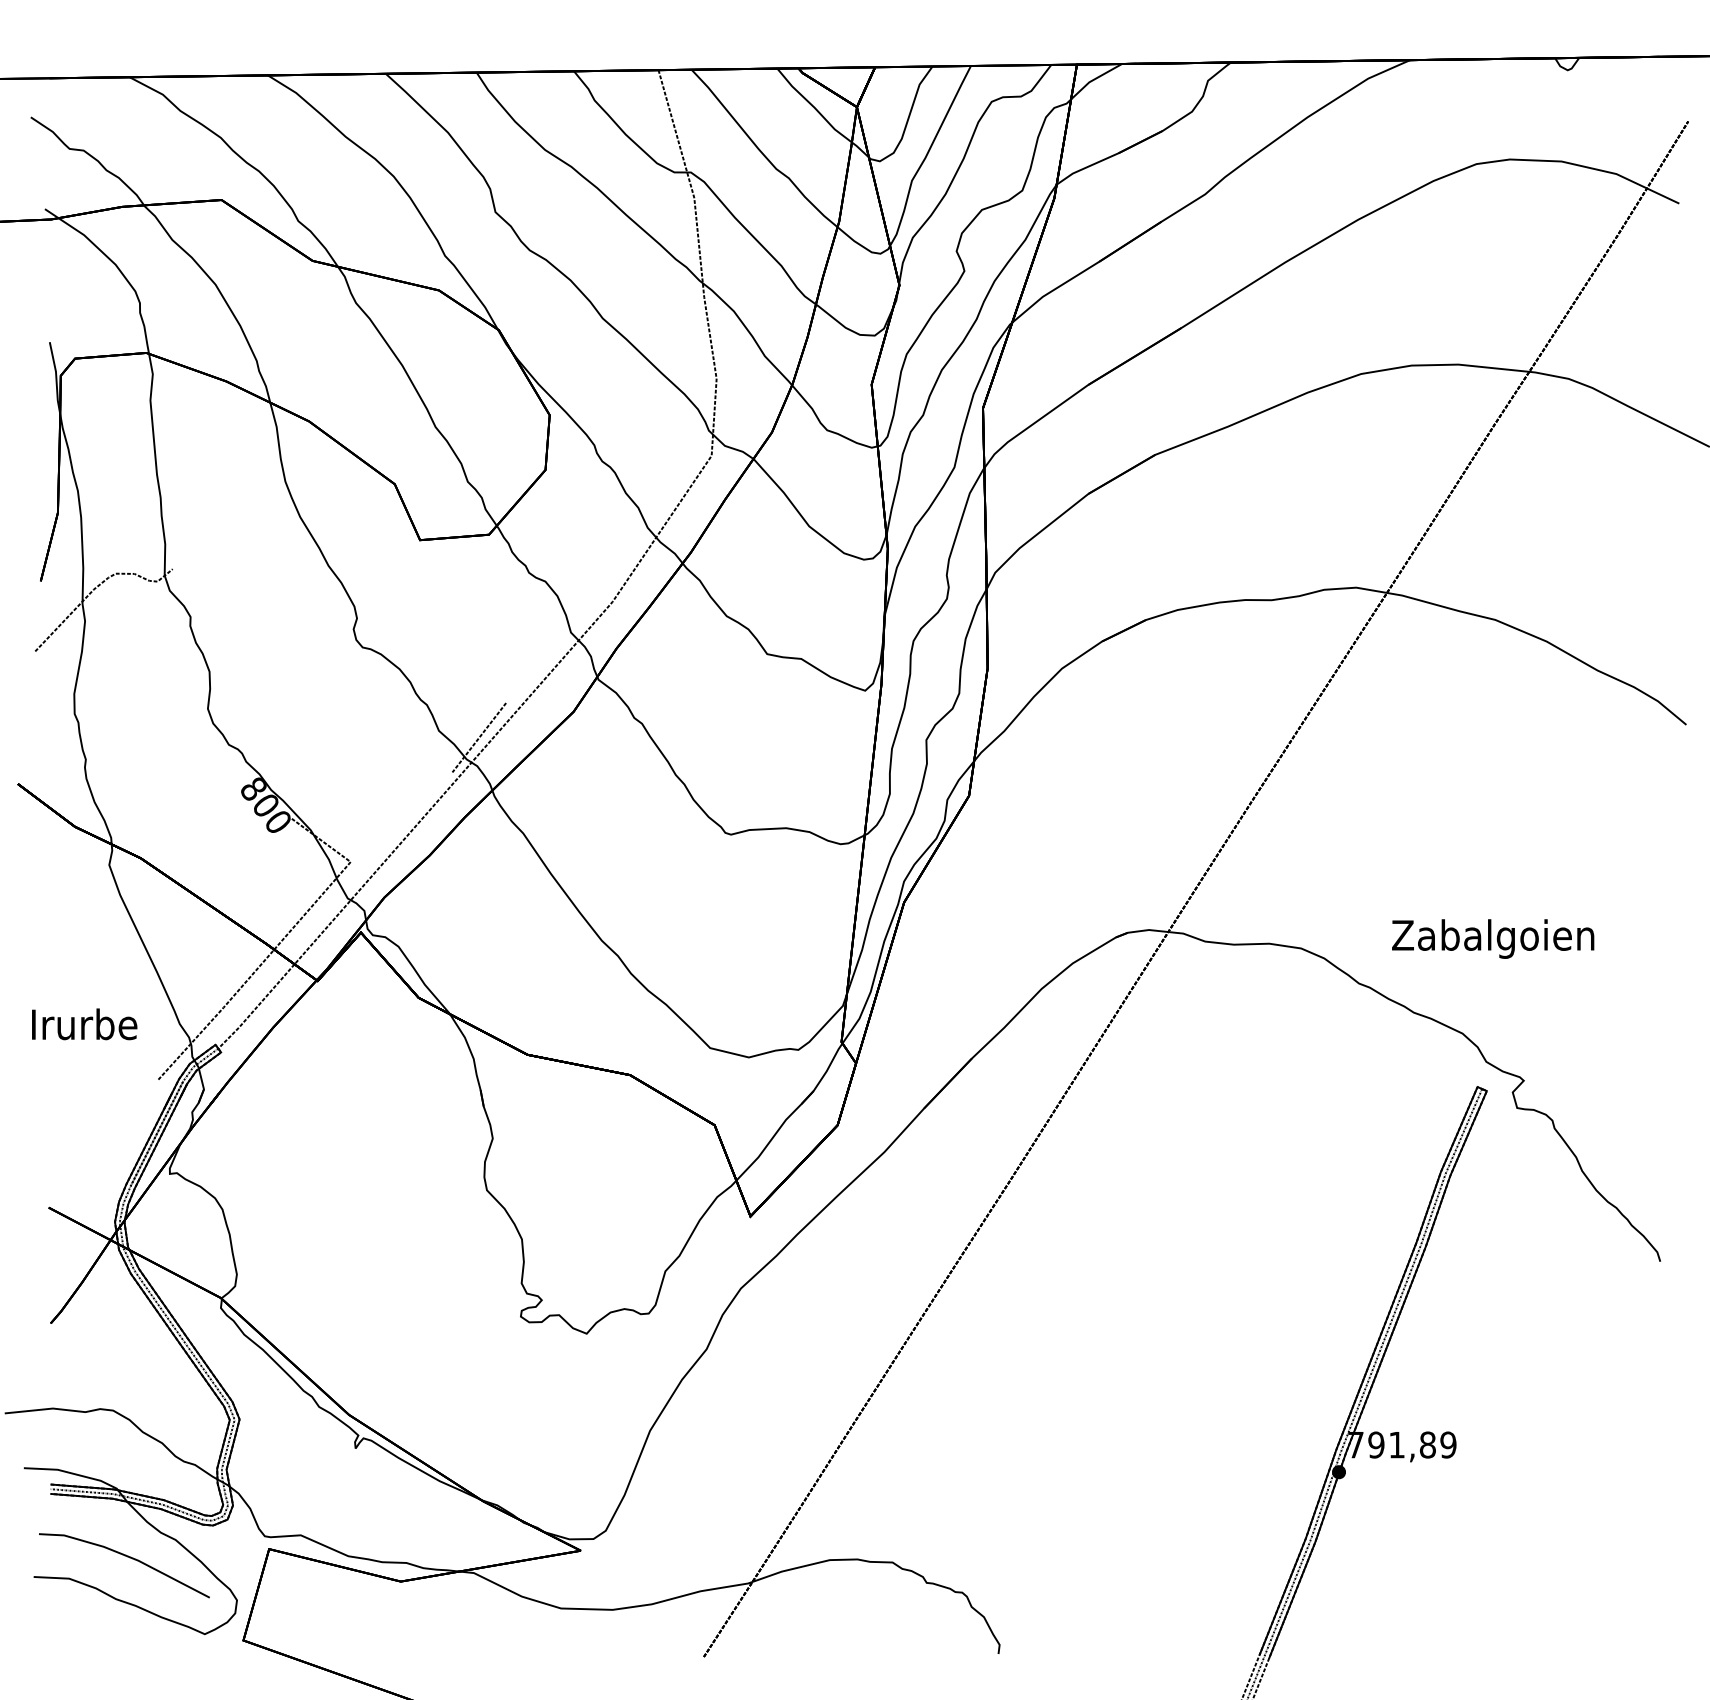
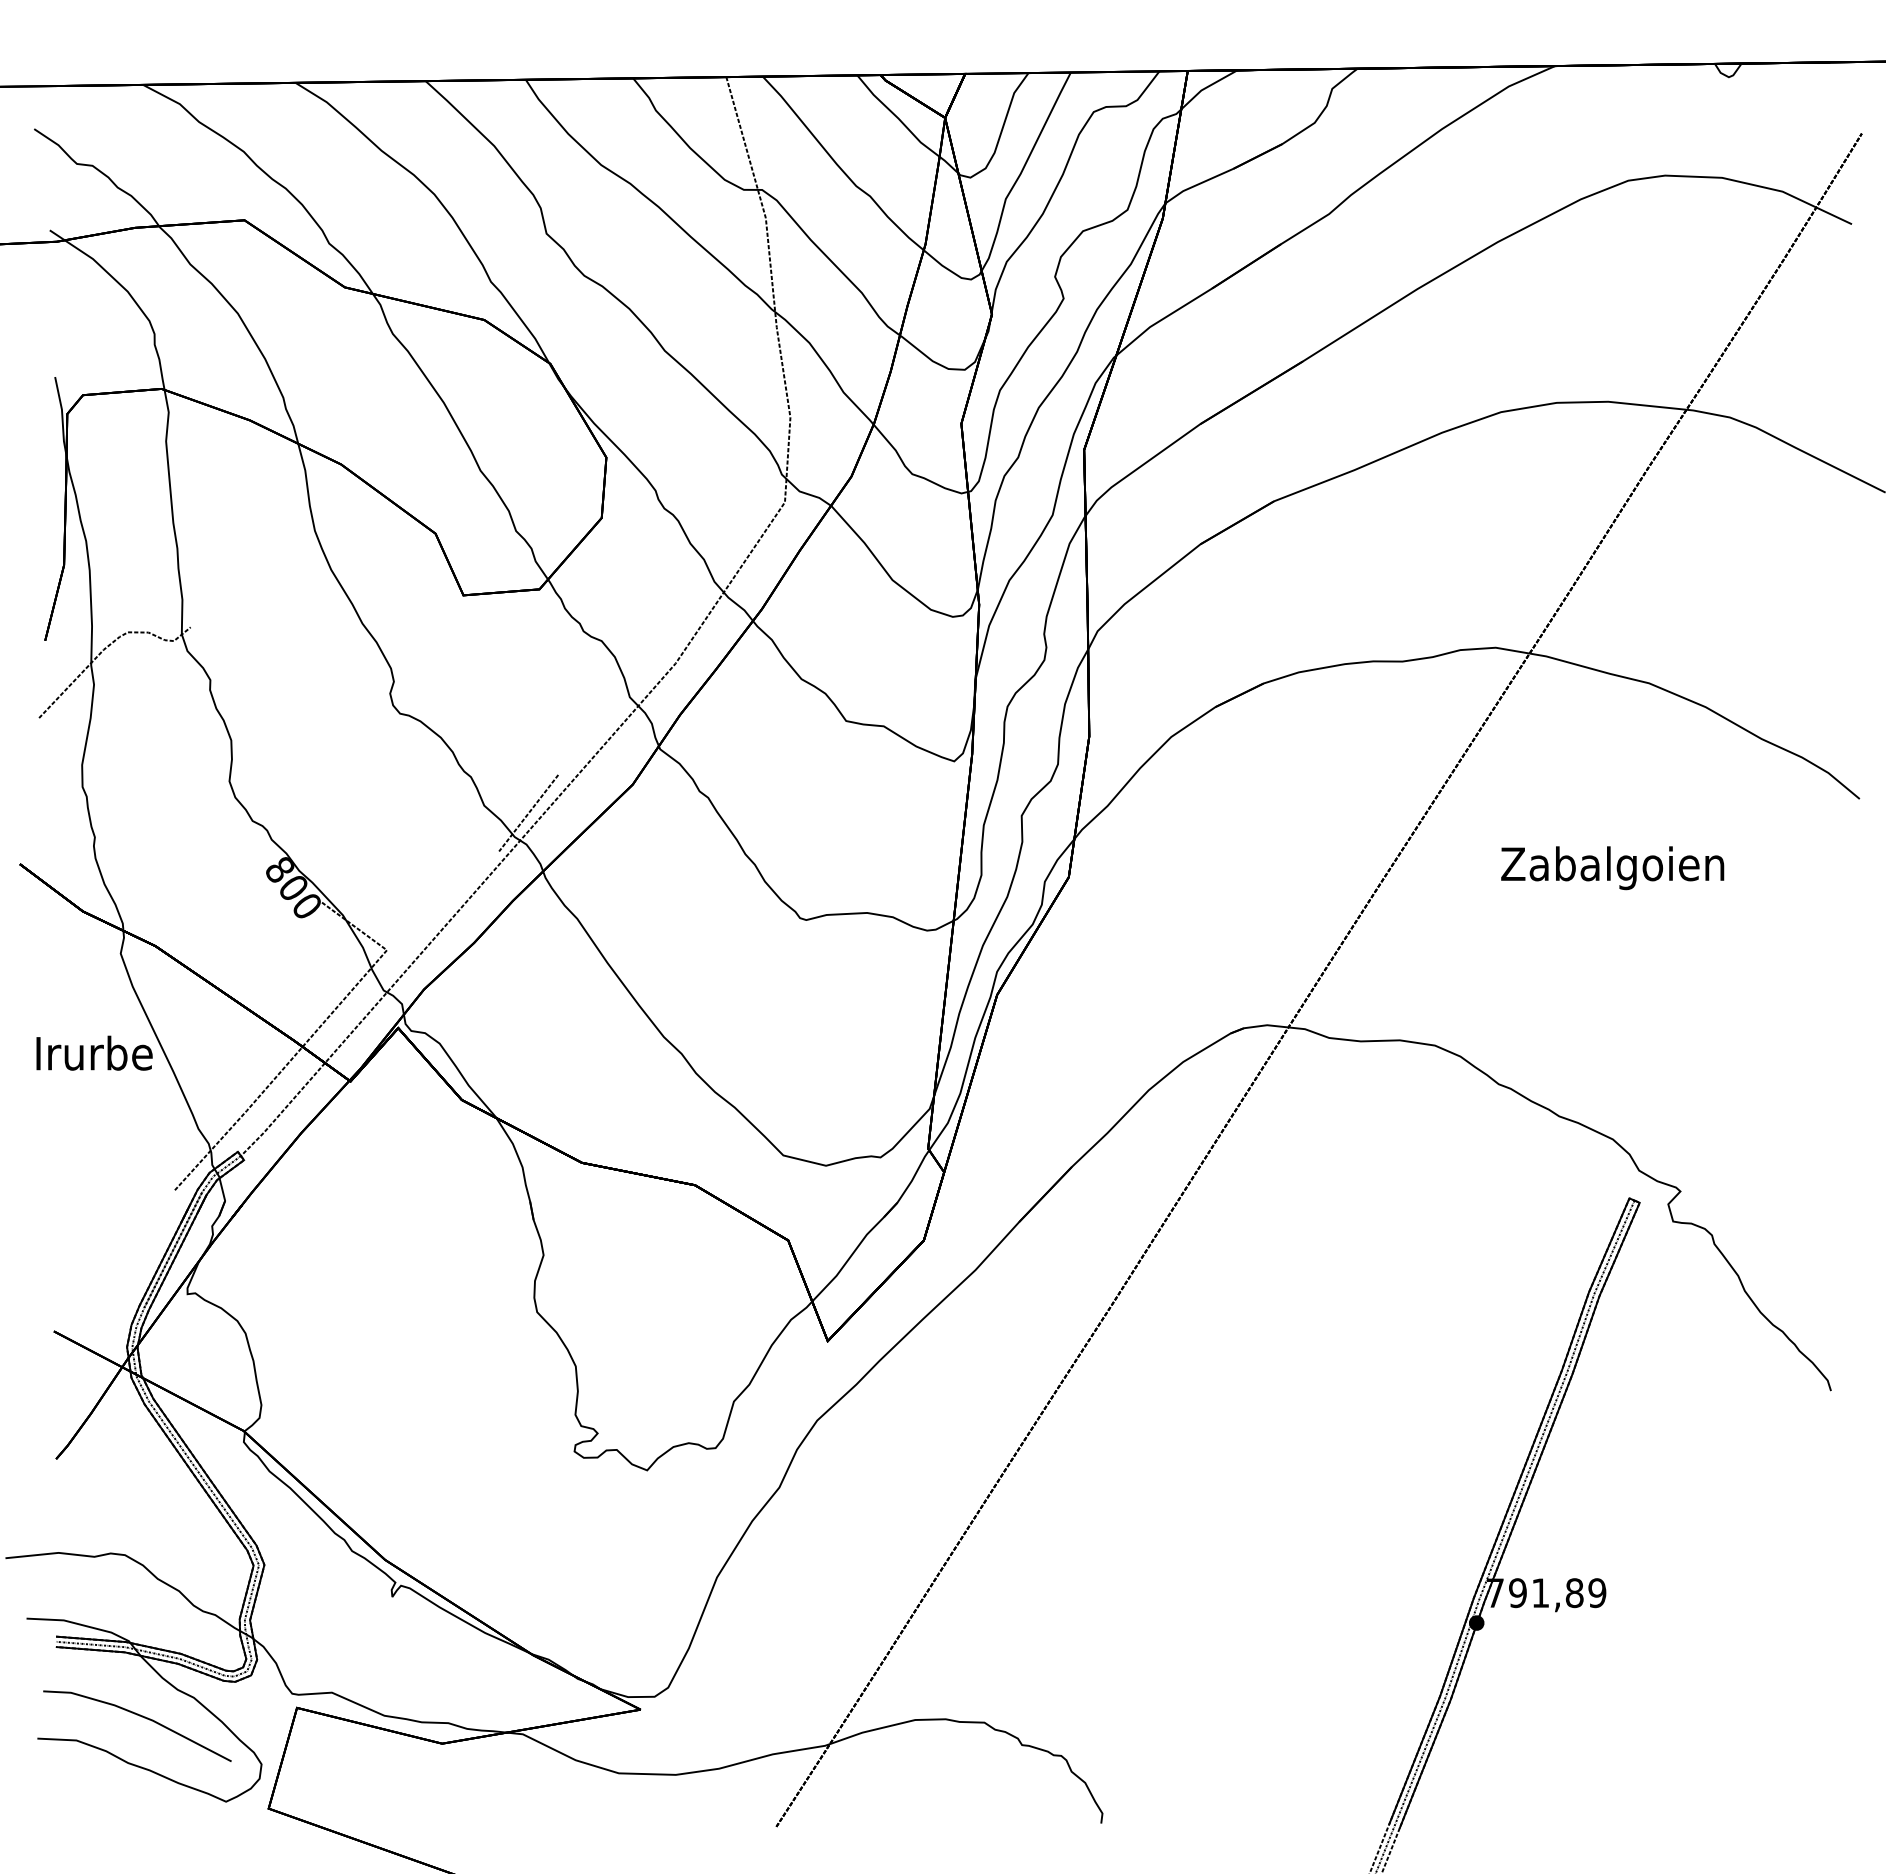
text: (1493, 939) -> (1612, 868), moved
text: (84, 1023) -> (94, 1052), moved

